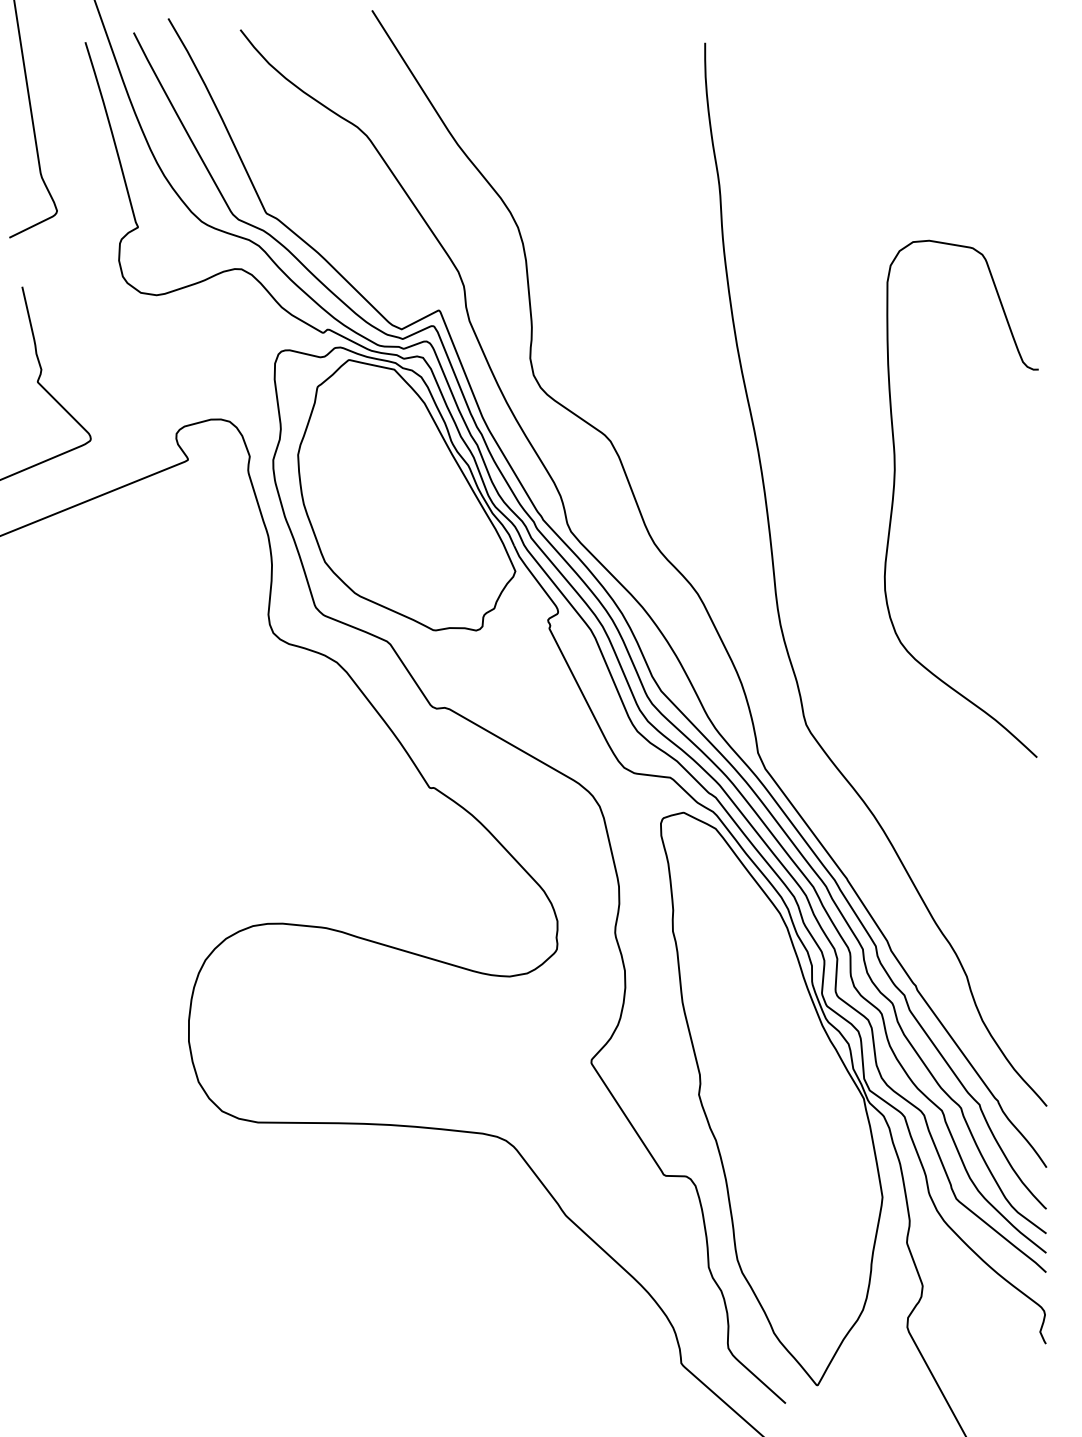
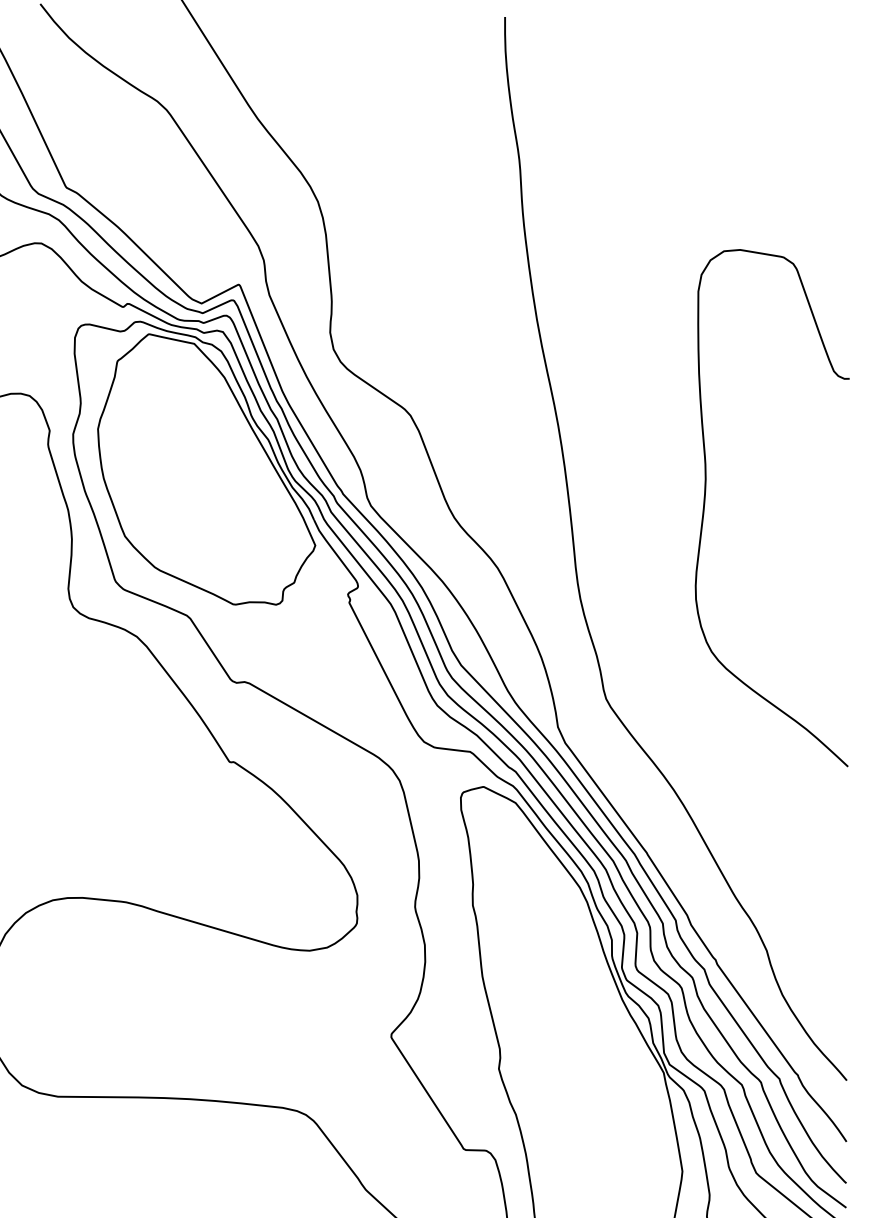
curve: (894, 496) -> (705, 505), moved

